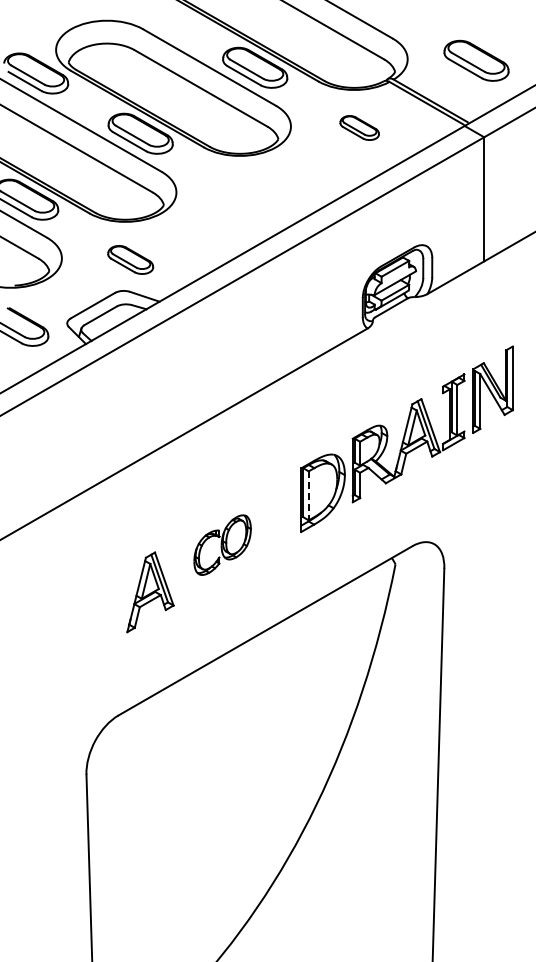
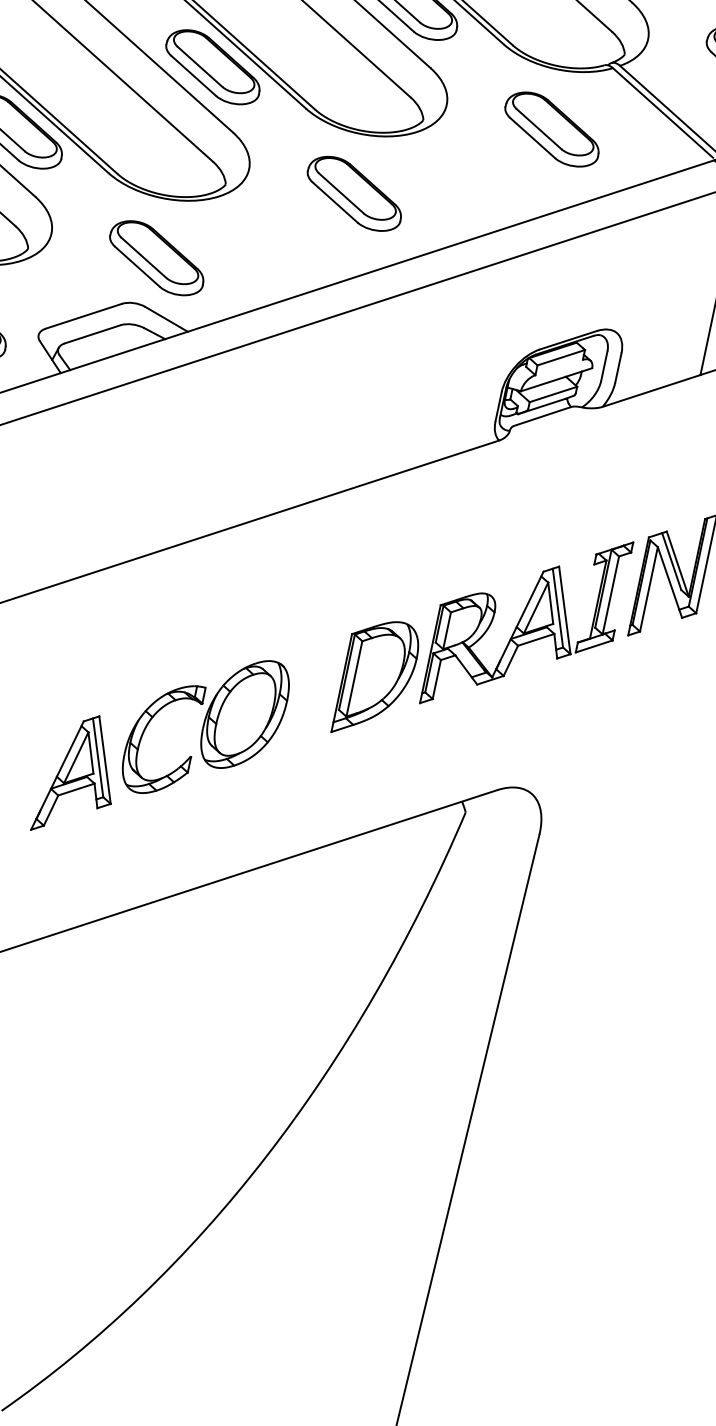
part: (359, 127) -> (551, 128), size x1.67
part: (245, 193) -> (355, 193), added
part: (130, 259) -> (156, 257), size x1.43
line: (308, 495) -> (354, 678), dashed -> solid
part: (222, 544) -> (205, 725), size x1.67

